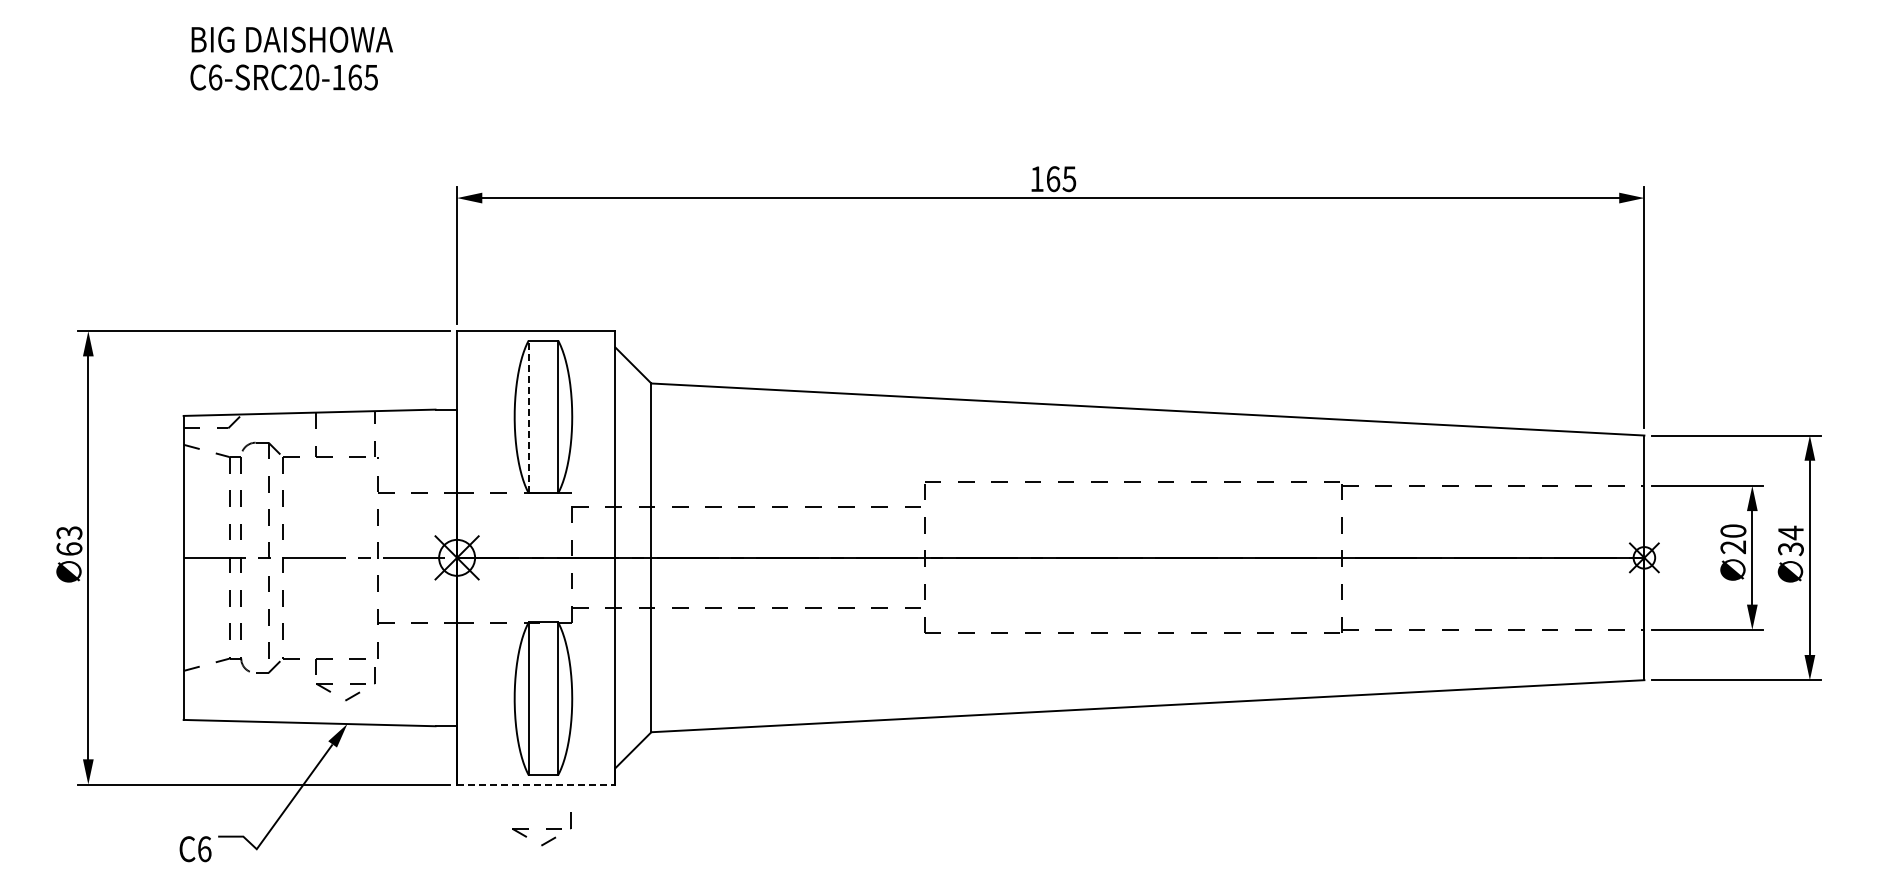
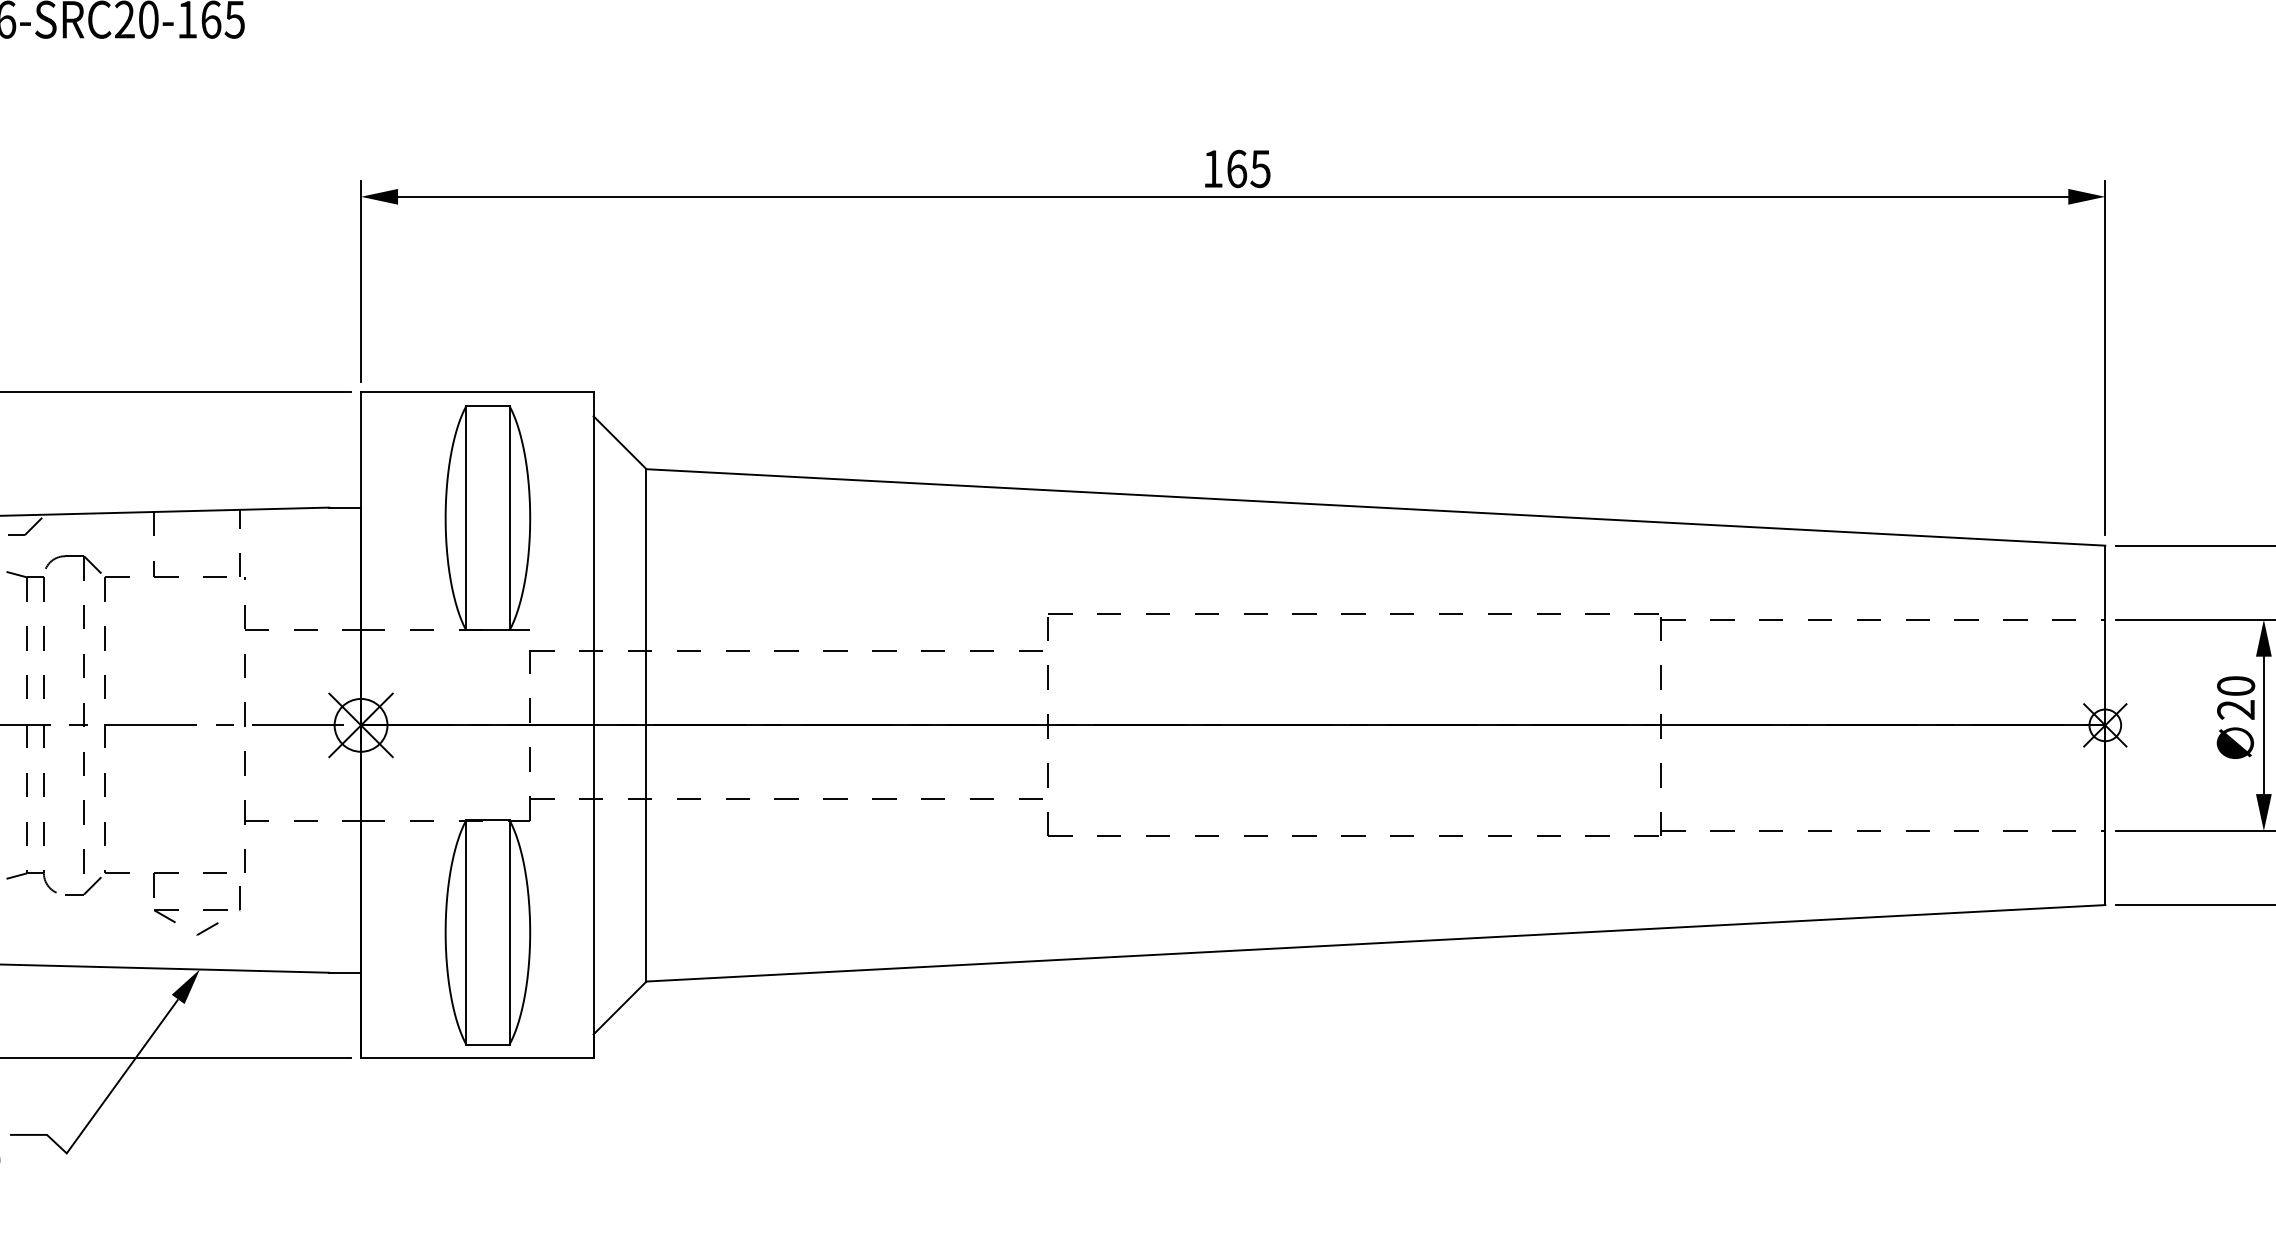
line: (528, 416) -> (465, 517), dashed -> solid
line: (536, 784) -> (477, 1058), dashed -> solid
part: (541, 829) -> (485, 1124), removed

